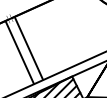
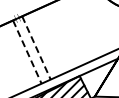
line: (28, 48) -> (36, 47), solid -> dashed
line: (19, 53) -> (27, 52), solid -> dashed

